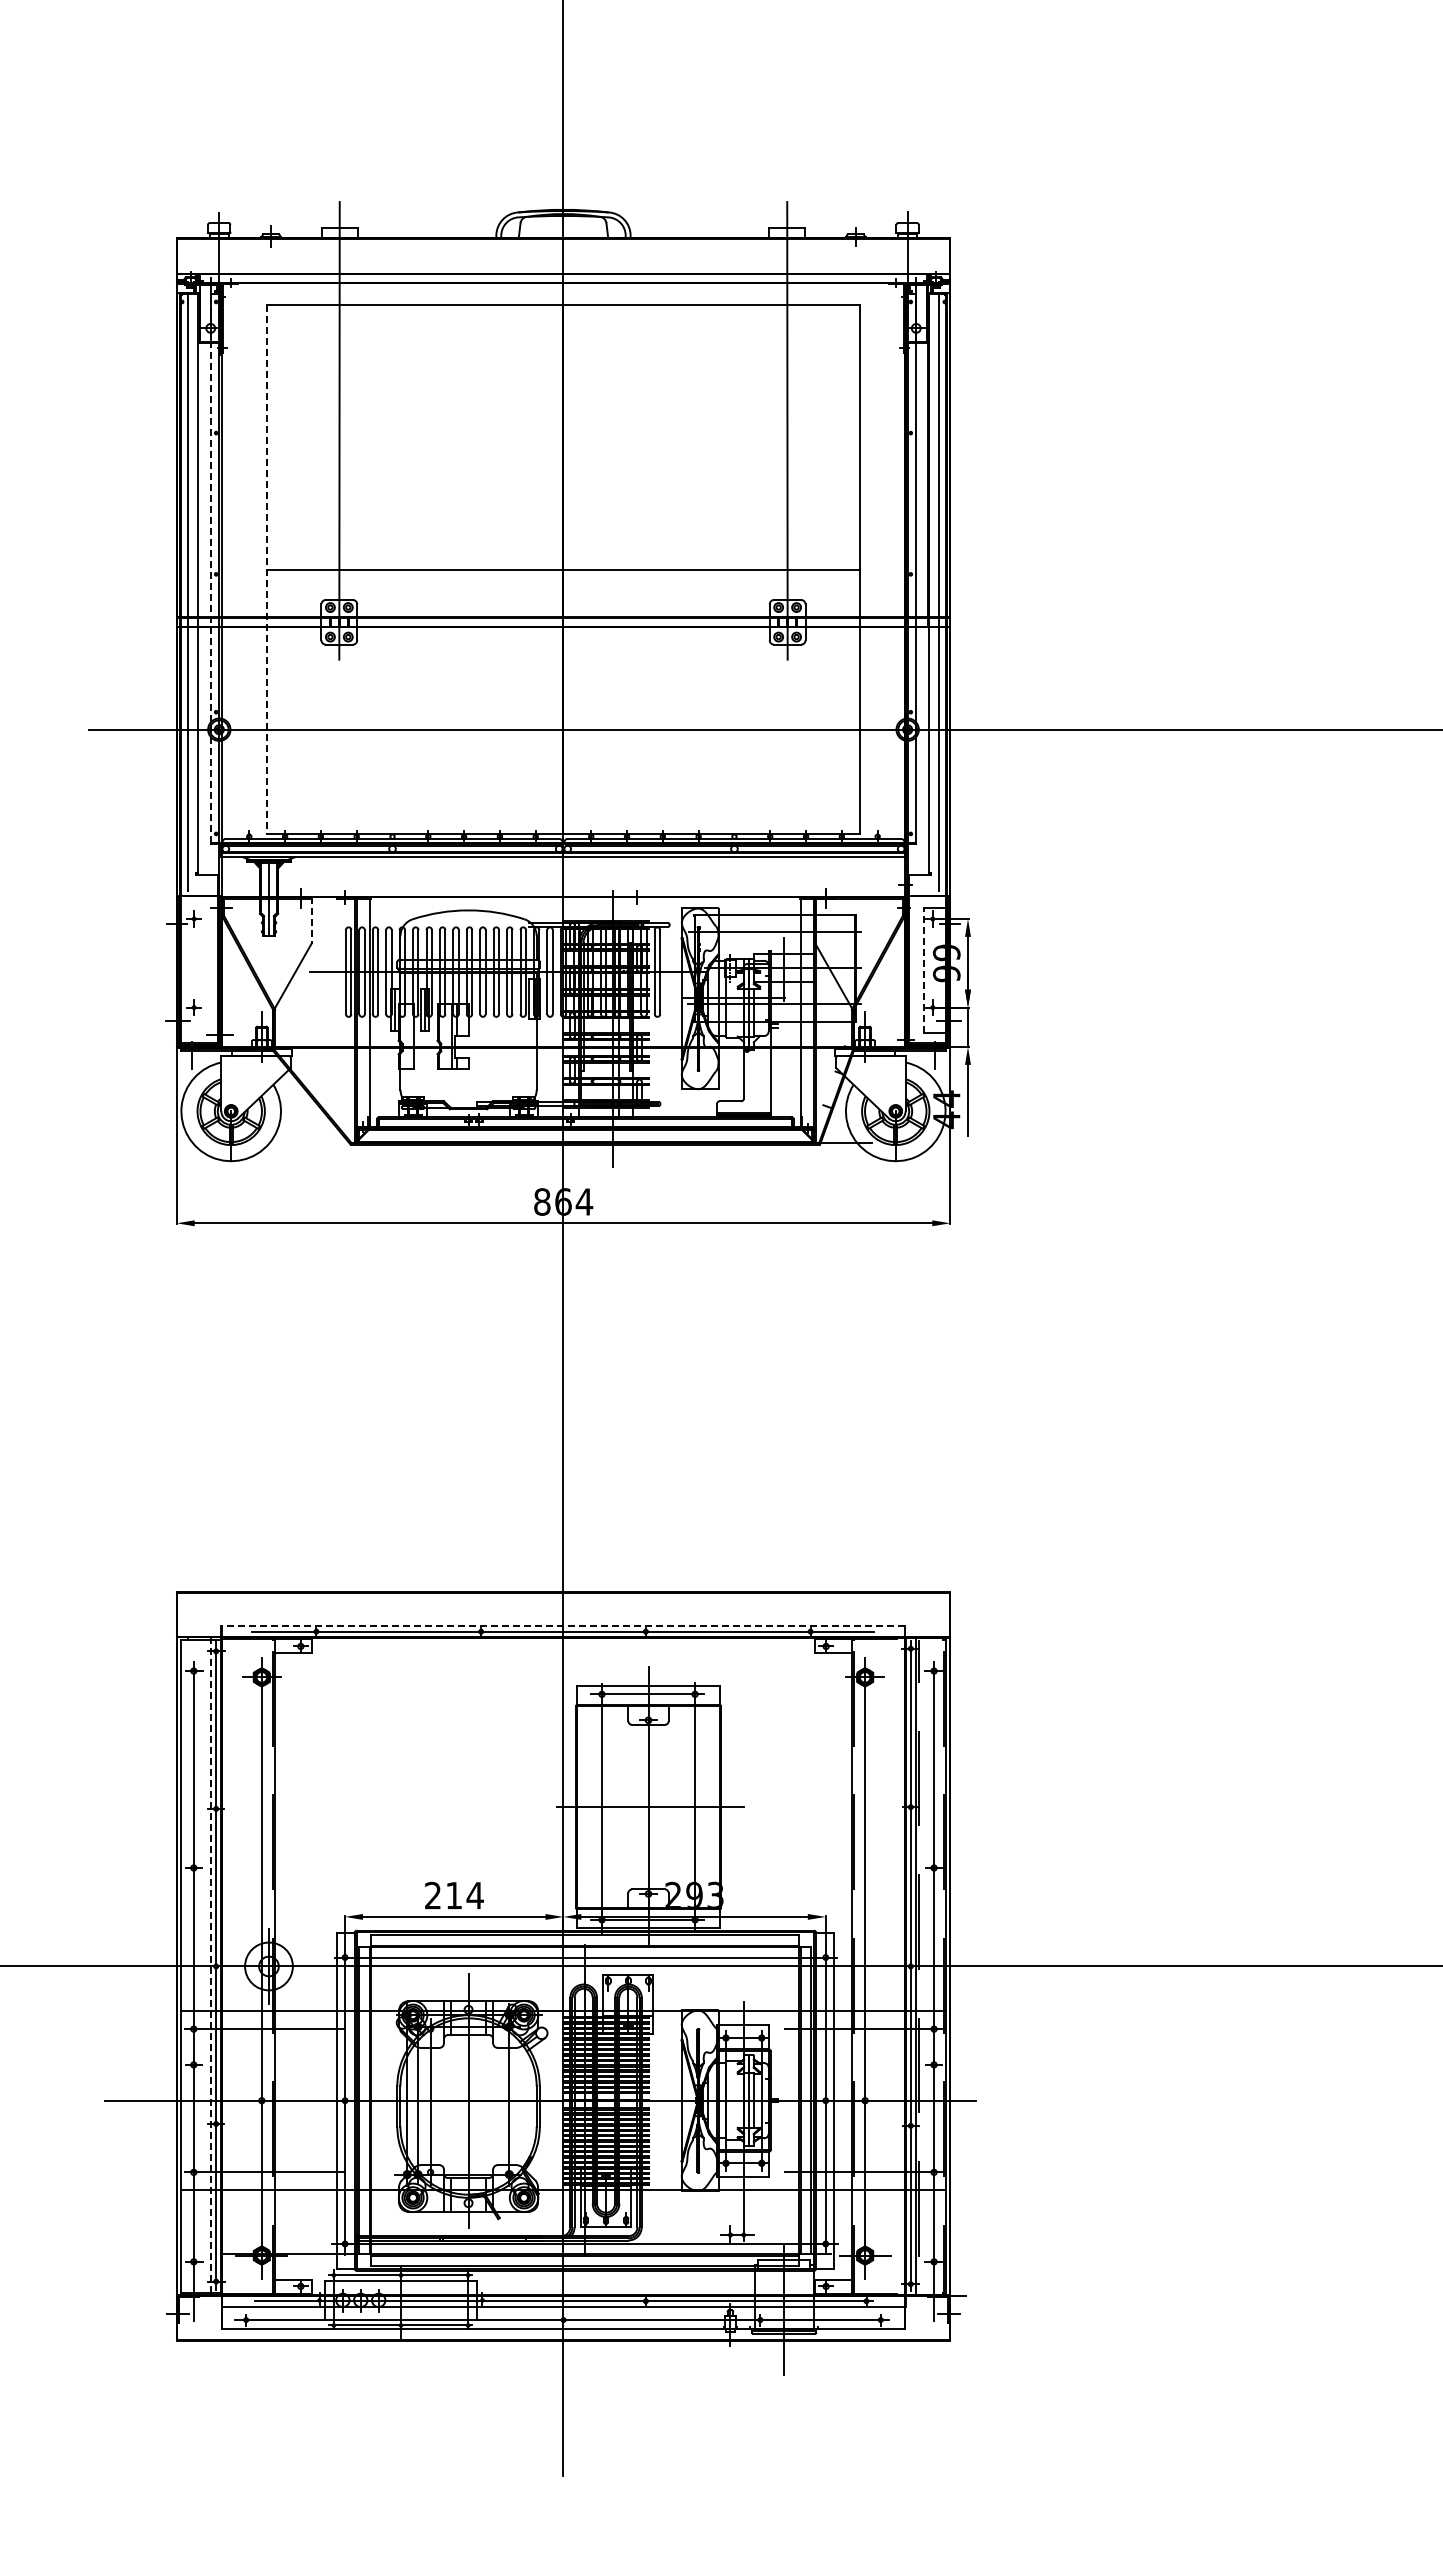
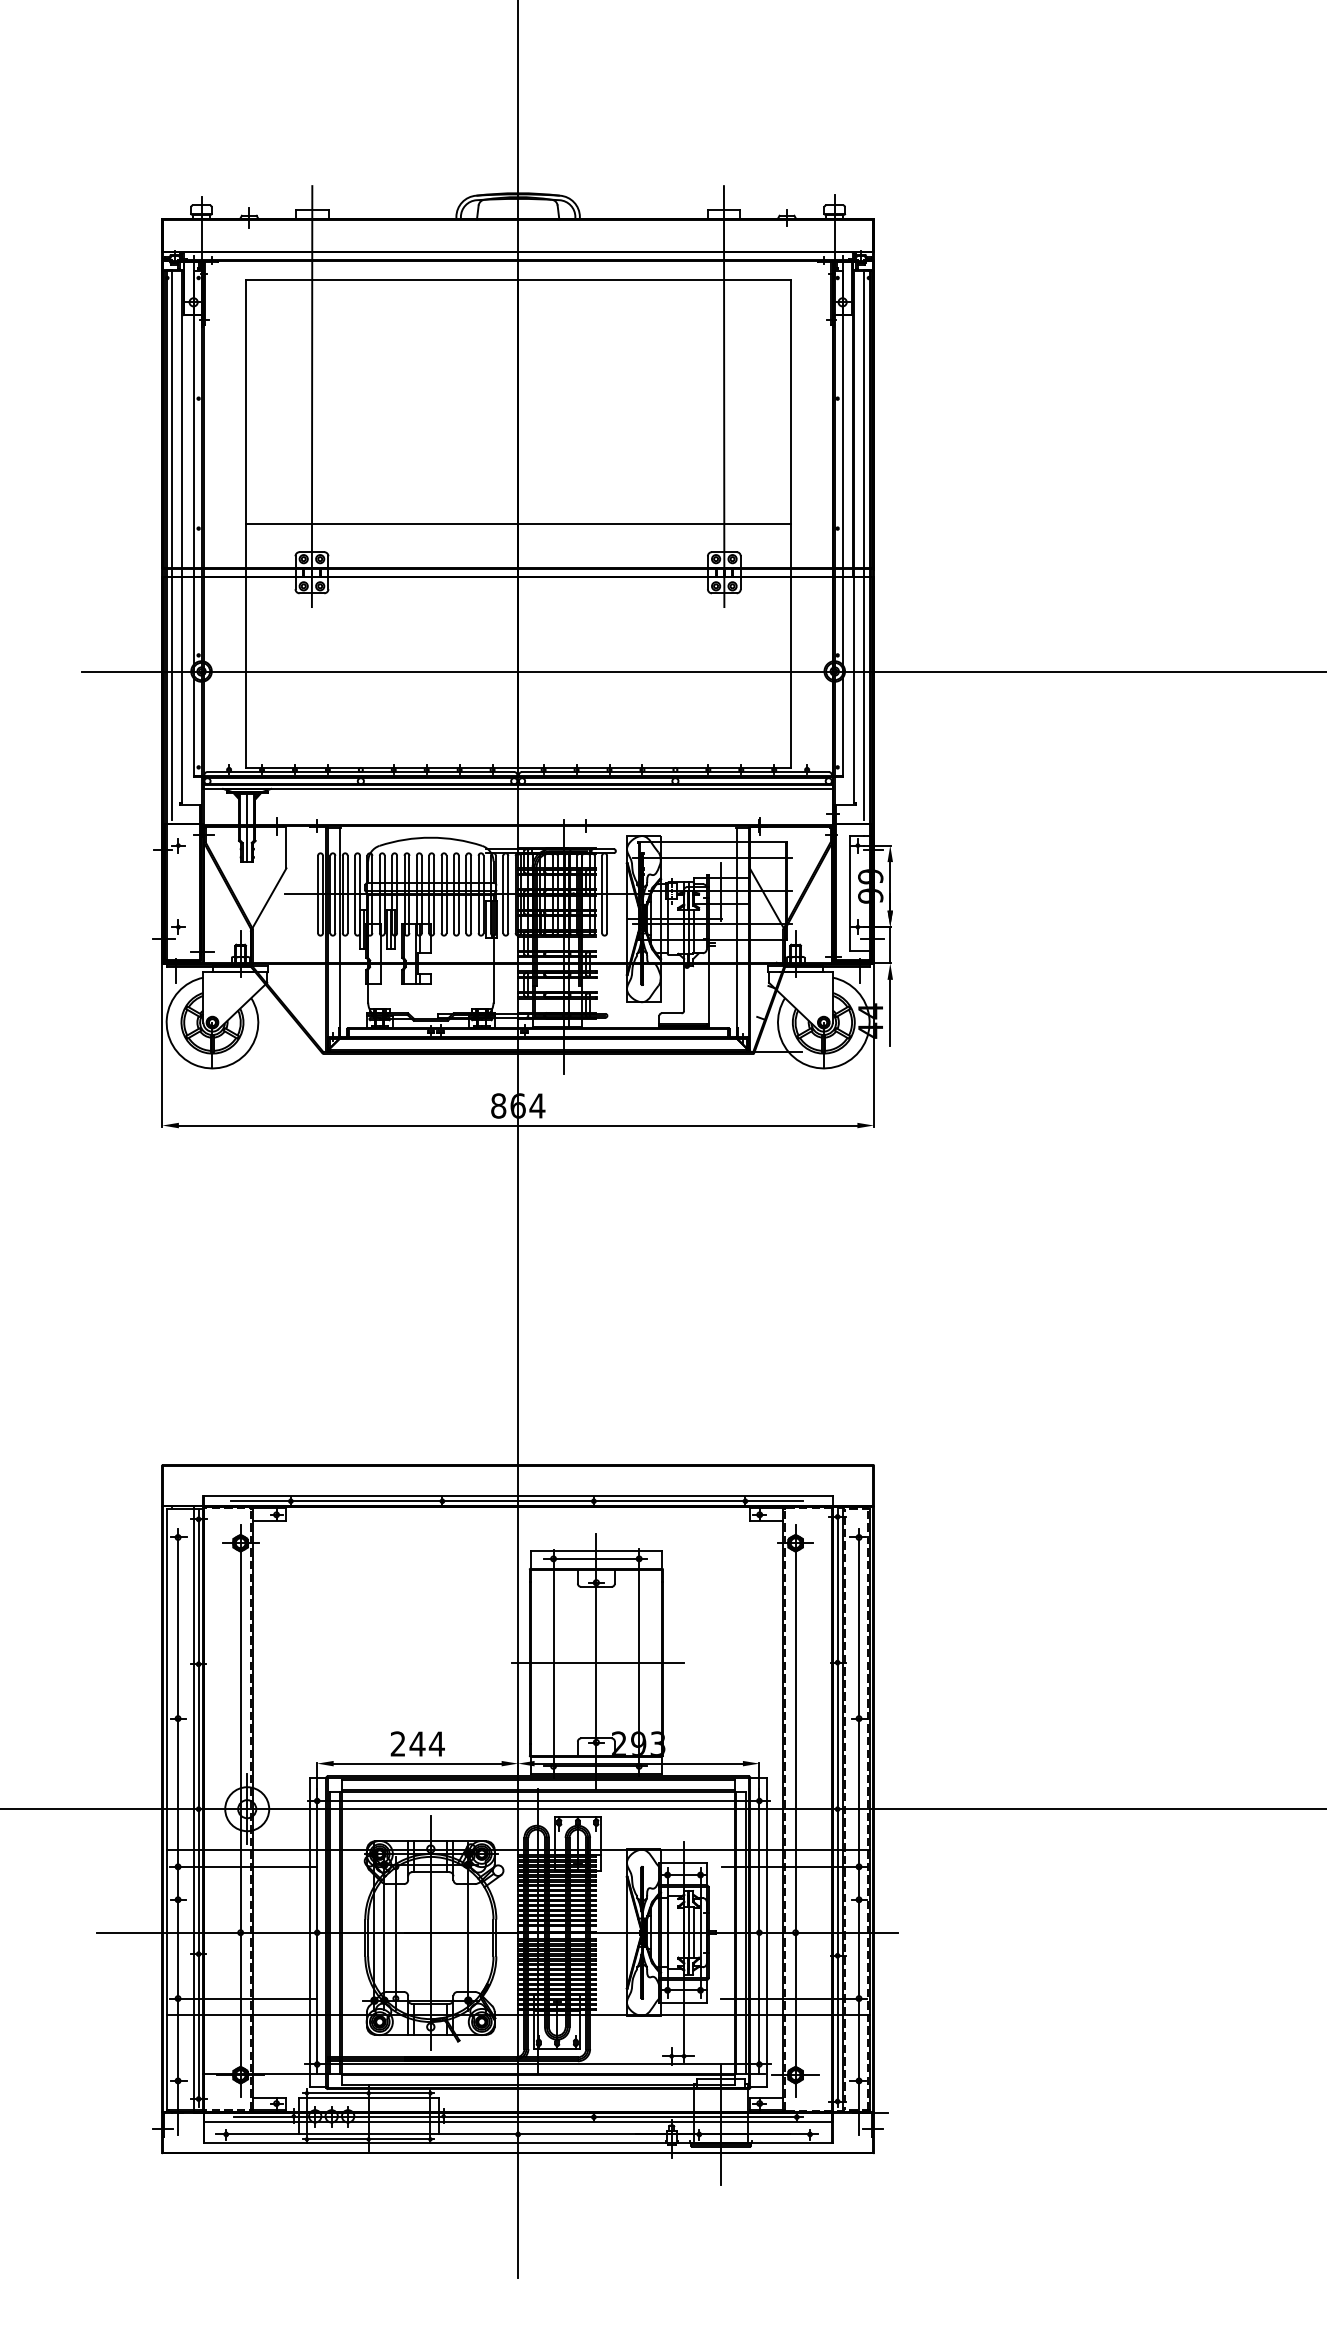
line: (210, 568) -> (193, 523), dashed -> solid
line: (267, 569) -> (245, 524), dashed -> solid
line: (311, 920) -> (286, 847), dashed -> solid
line: (923, 970) -> (849, 893), dashed -> solid
line: (563, 1626) -> (518, 1496), dashed -> solid
text: (453, 1895) -> (416, 1743), 214 -> 244
line: (210, 1966) -> (193, 1809), dashed -> solid

